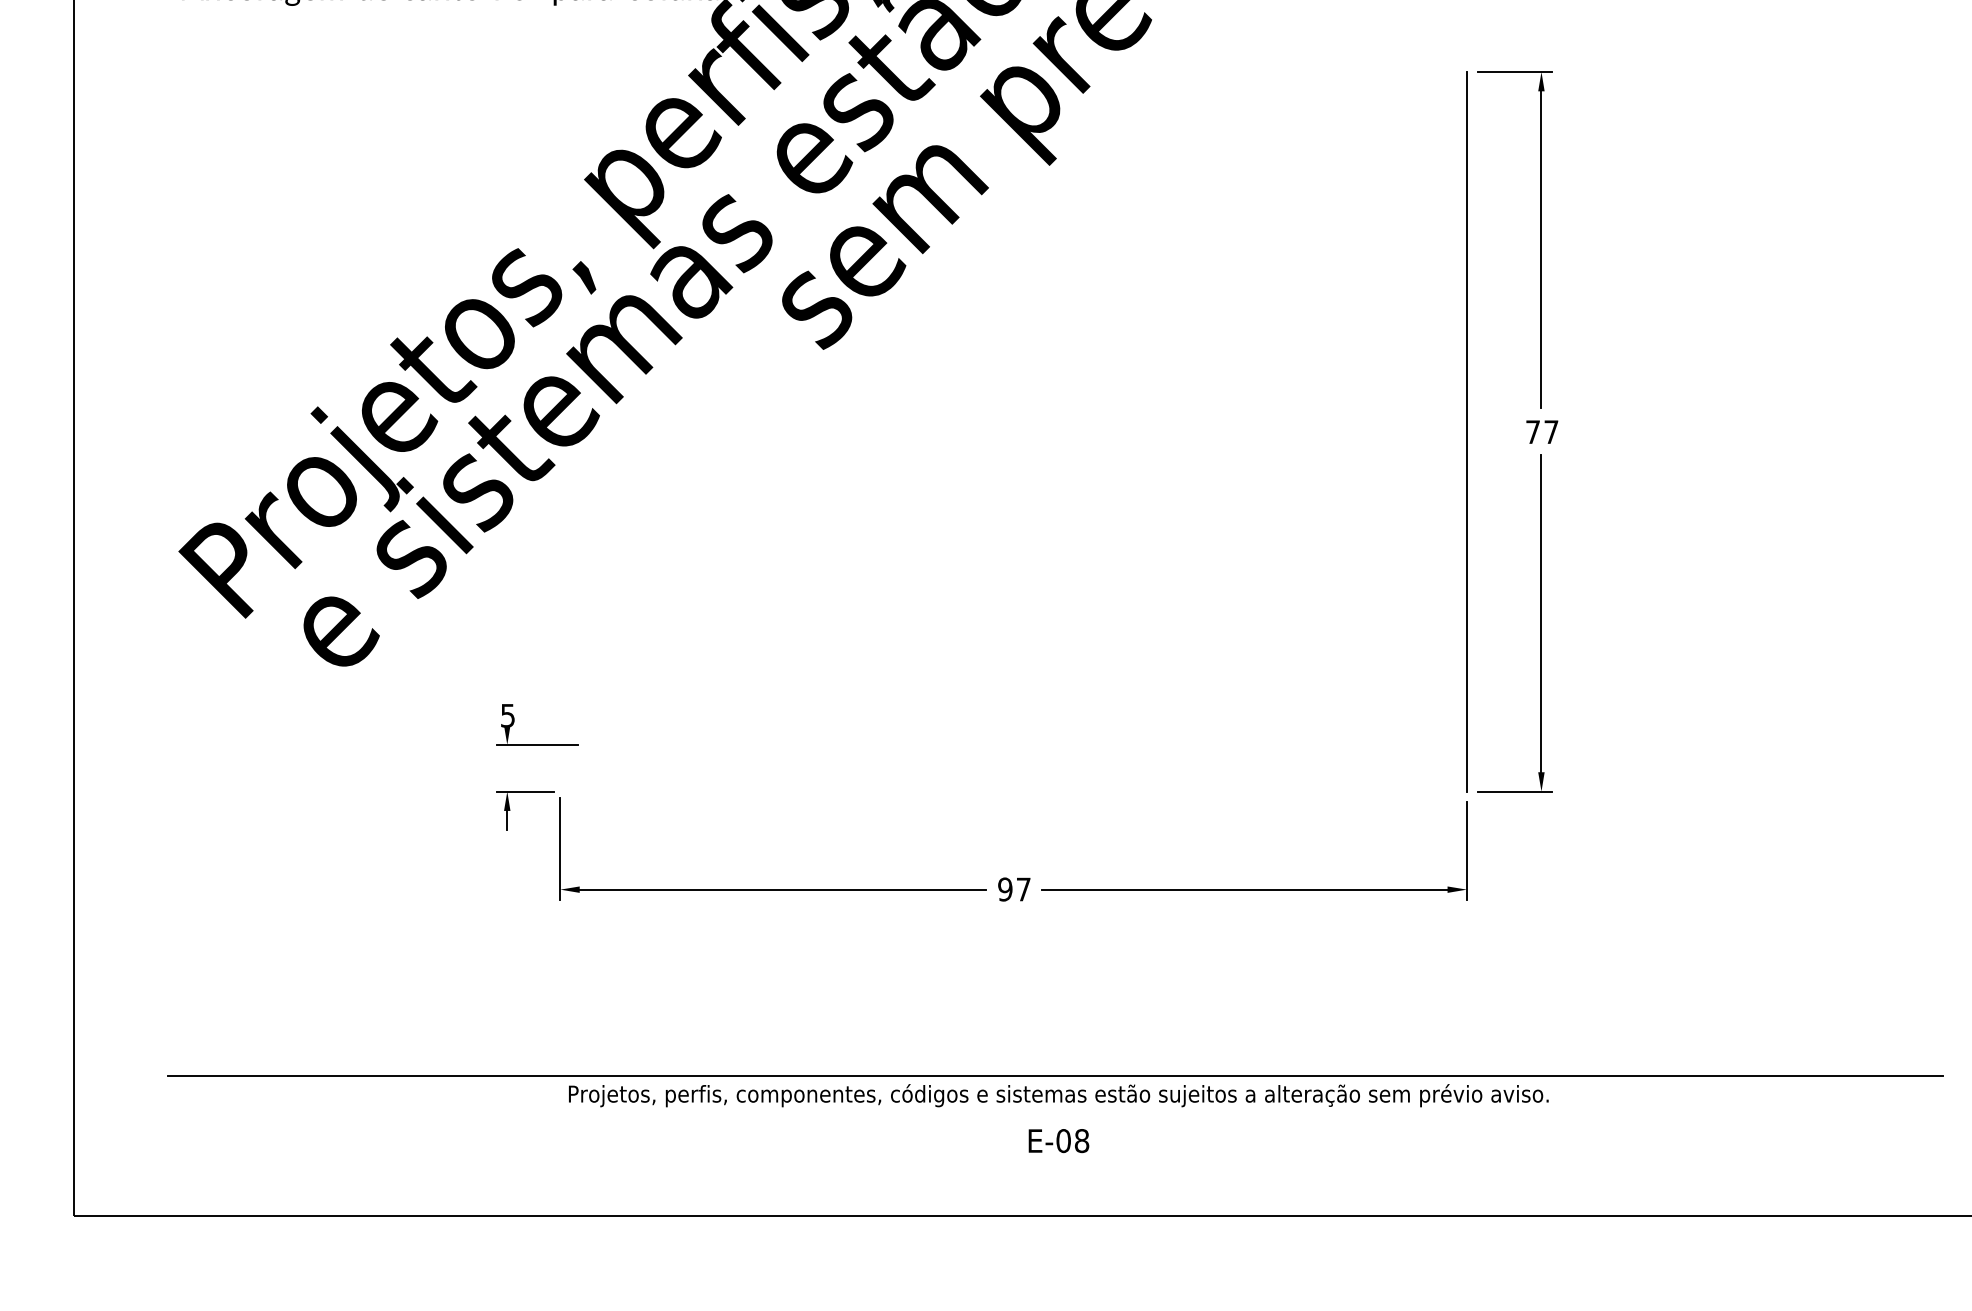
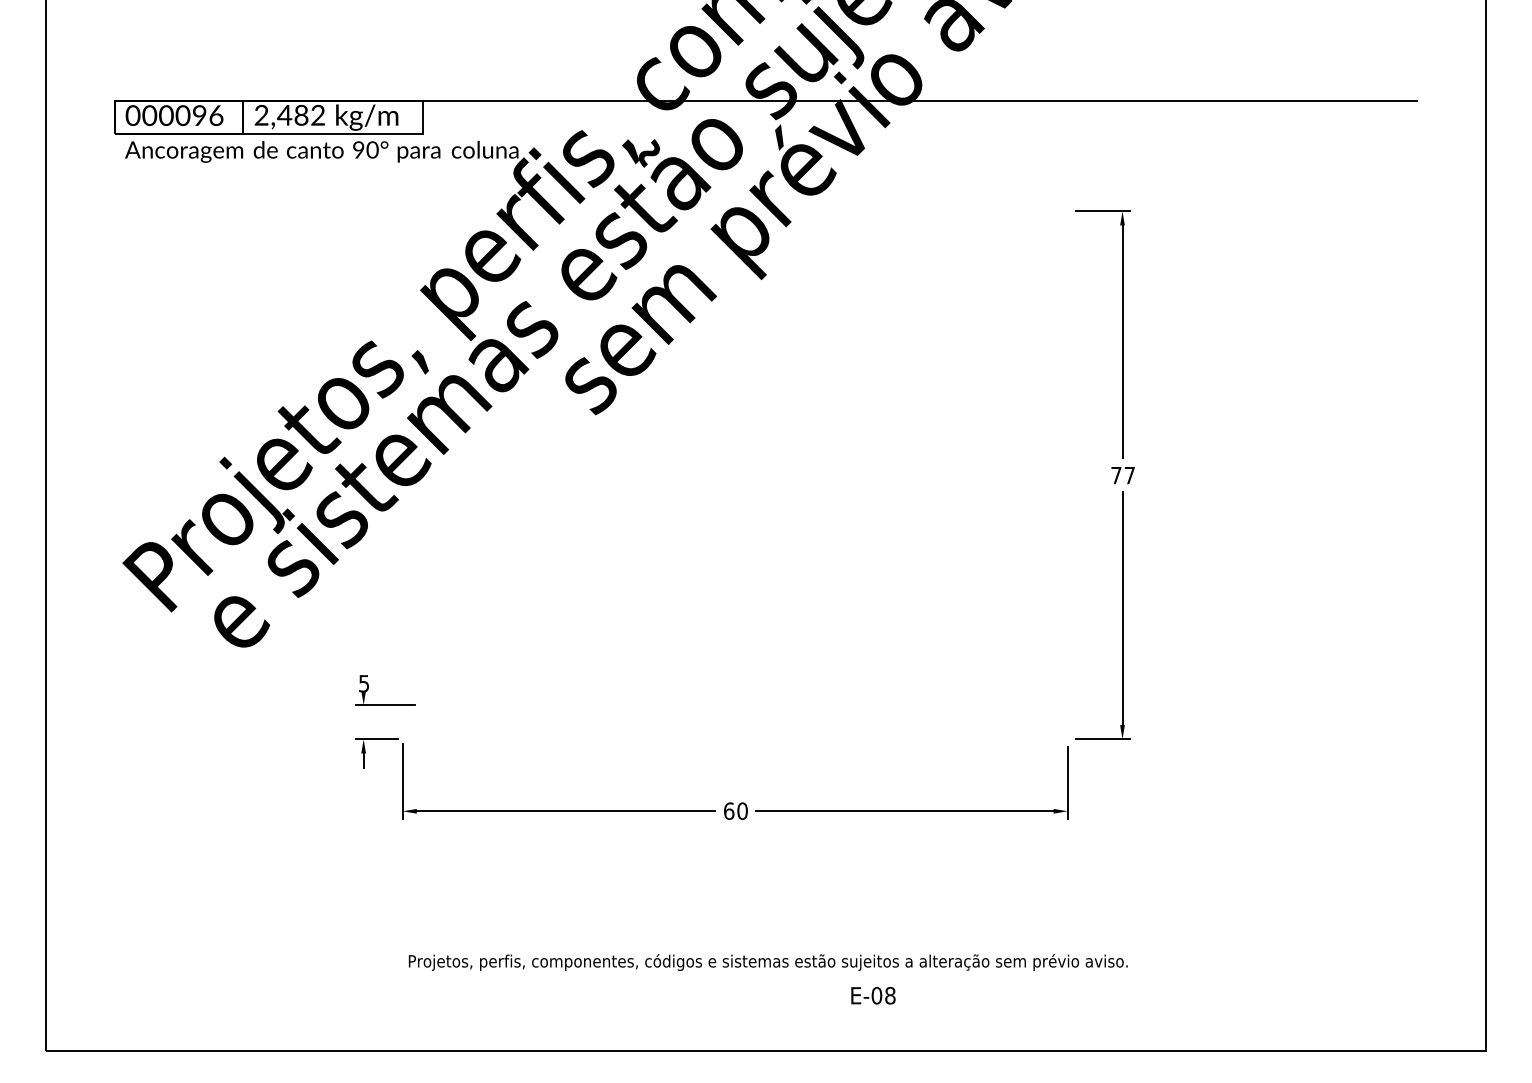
line: (1466, 432) -> (1067, 475), removed
text: (1014, 888) -> (735, 810), 97 -> 60
line: (1054, 1075) -> (765, 947), removed
text: (1059, 1140) -> (873, 995), moved

